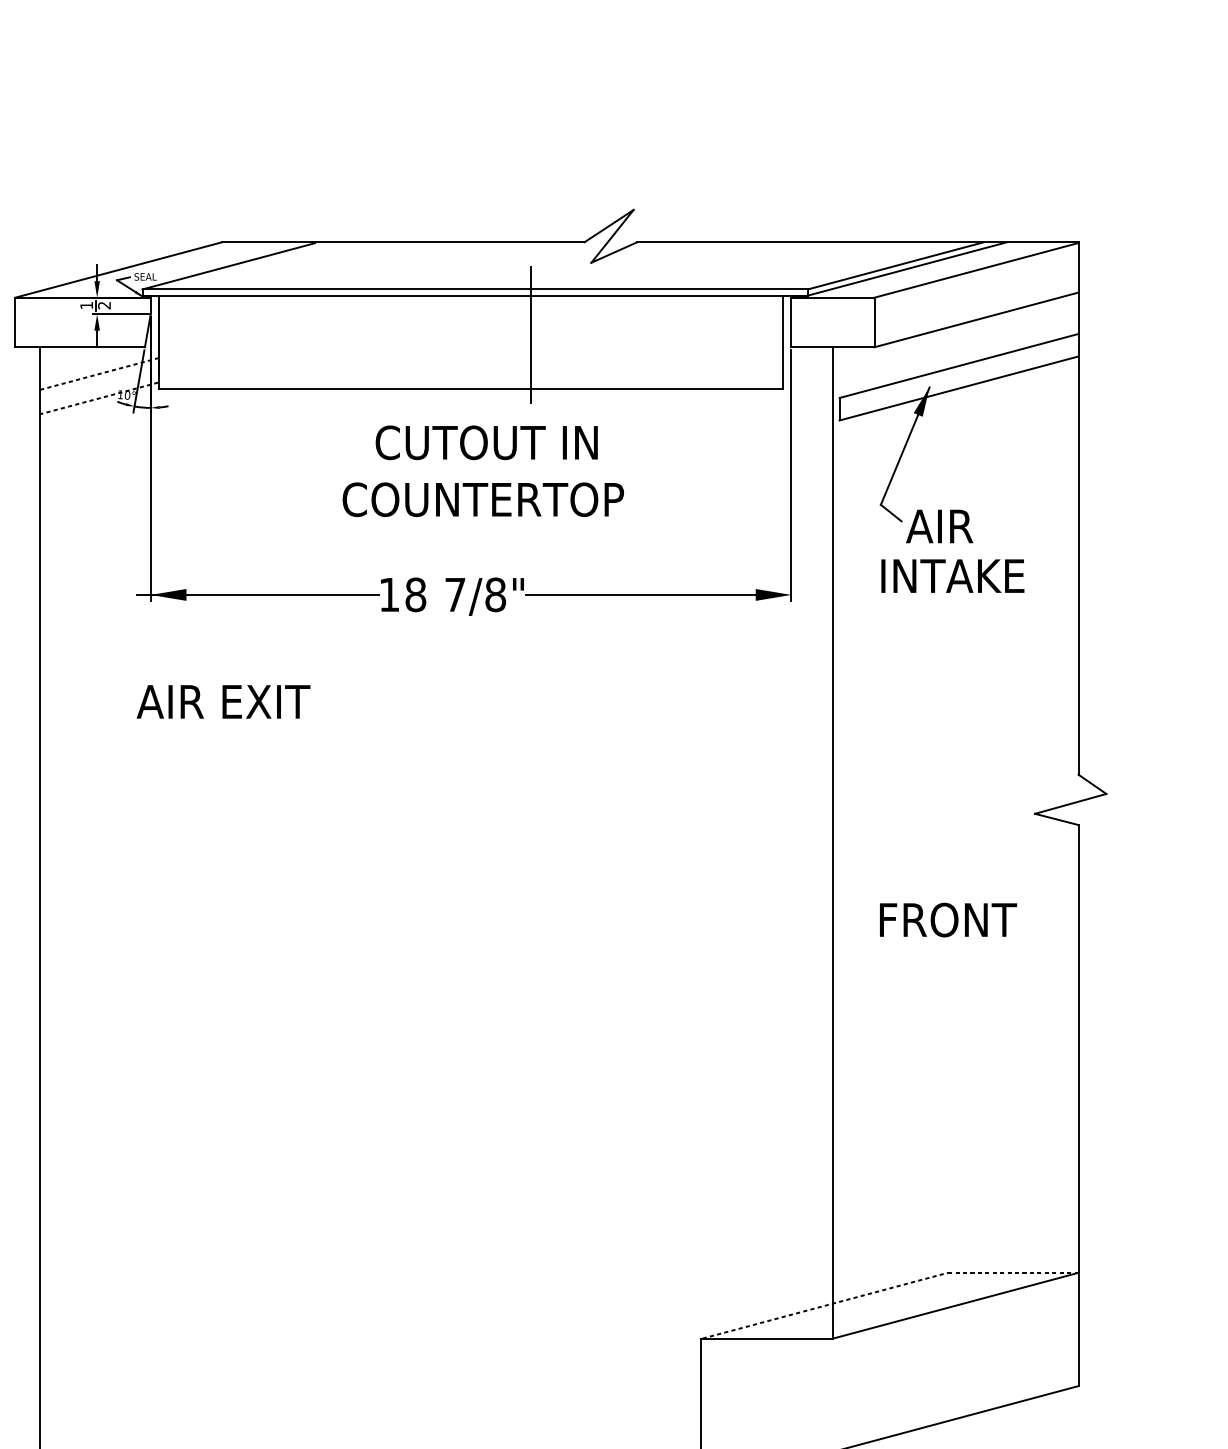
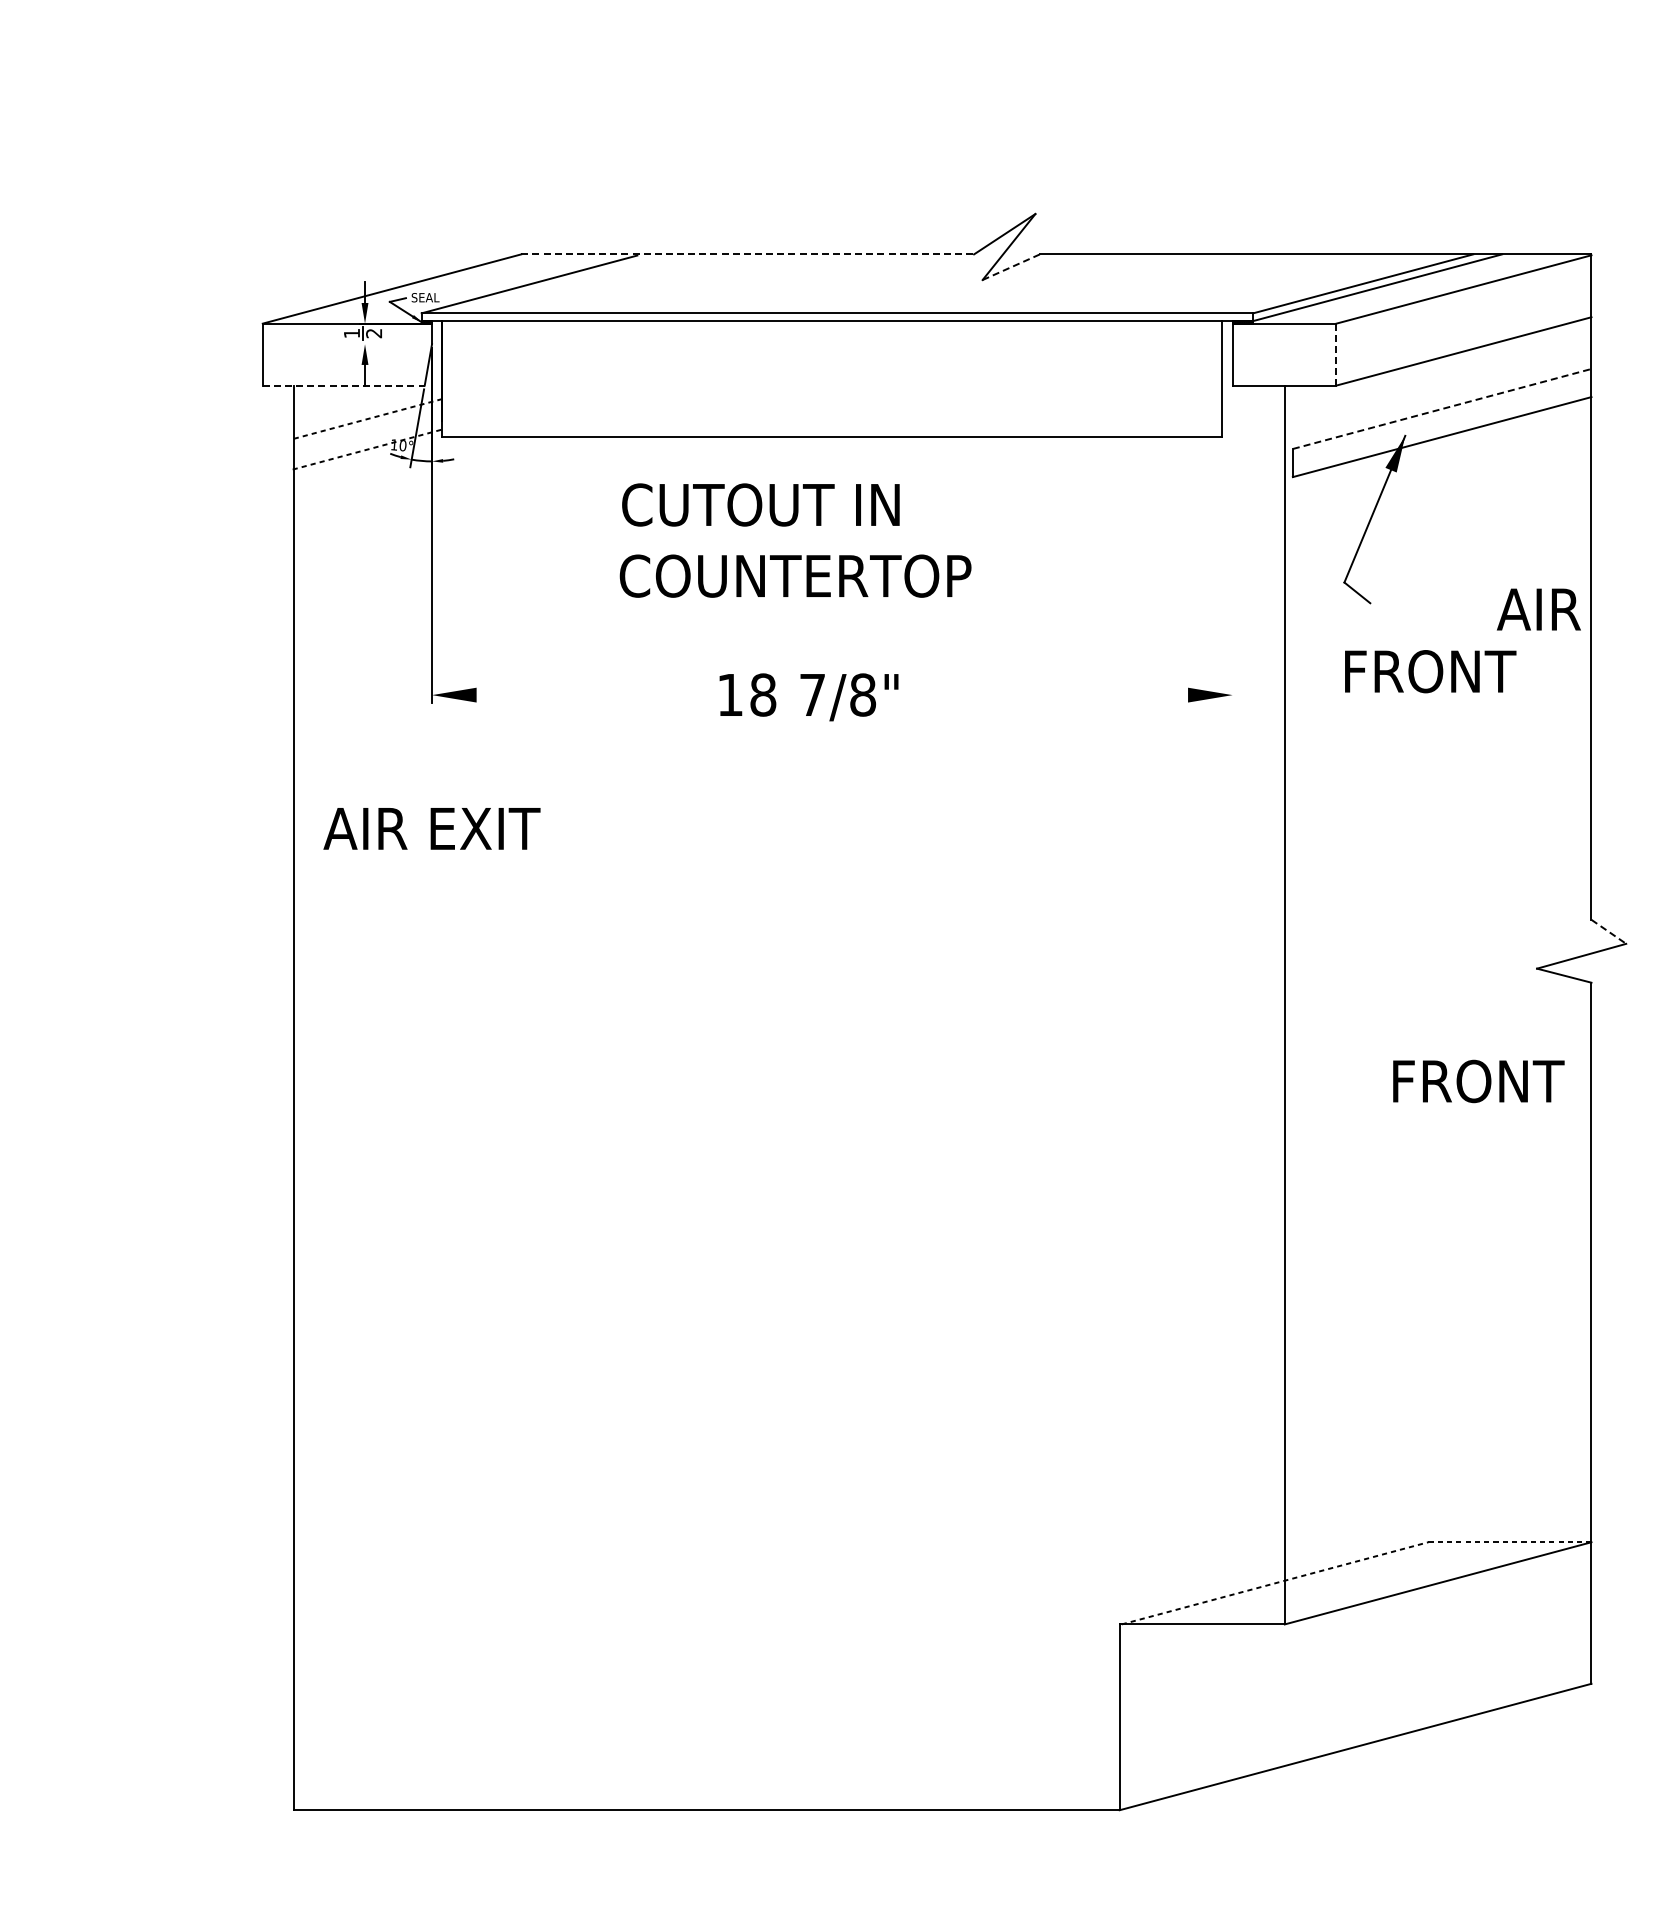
line: (404, 242) -> (748, 254), solid -> dashed
line: (614, 252) -> (1011, 267), solid -> dashed
line: (120, 314) -> (394, 344), removed
line: (874, 322) -> (1336, 354), solid -> dashed
line: (531, 335) -> (907, 370), removed
line: (79, 347) -> (343, 385), solid -> dashed
line: (959, 366) -> (1442, 409), solid -> dashed
text: (486, 442) -> (760, 504), moved
line: (791, 475) -> (1232, 545), removed
text: (483, 499) -> (795, 575), moved
text: (939, 526) -> (1538, 609), moved
text: (954, 576) -> (1436, 671), INTAKE -> FRONT
line: (257, 595) -> (565, 695), removed
line: (654, 595) -> (1061, 695), removed
text: (223, 701) -> (431, 828), moved
line: (1093, 784) -> (1609, 932), solid -> dashed
text: (948, 920) -> (1478, 1081), moved

